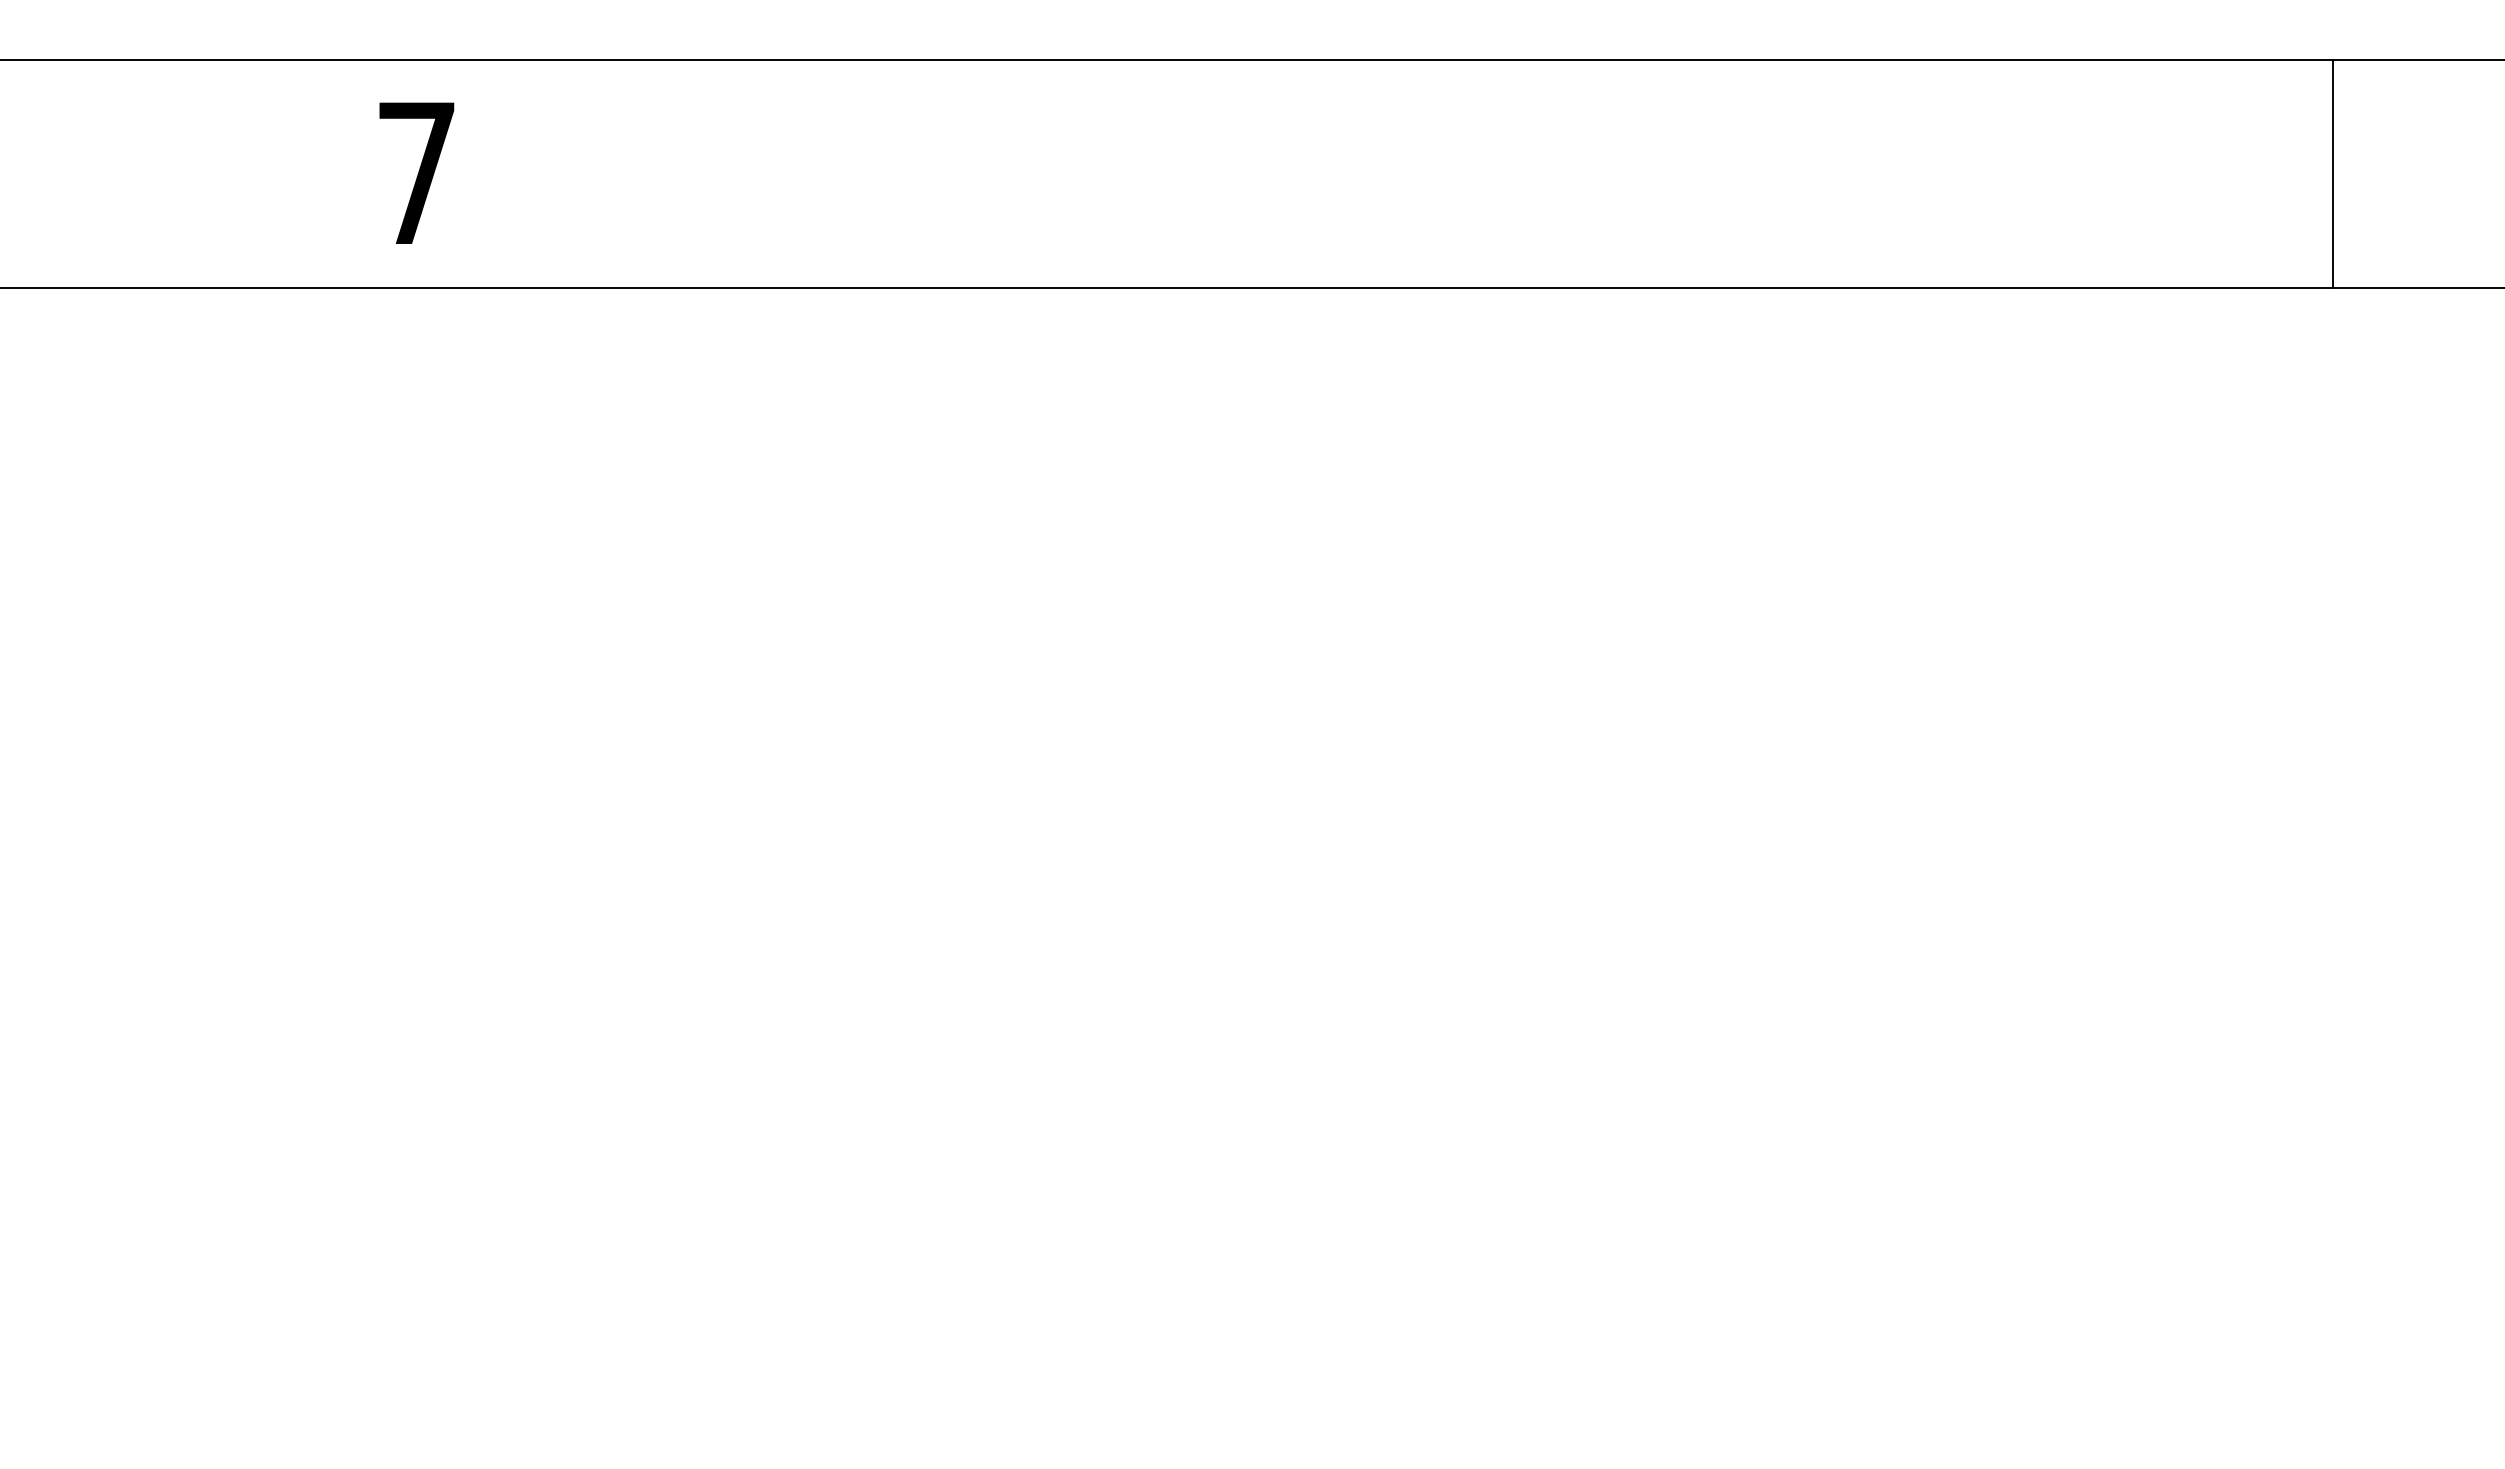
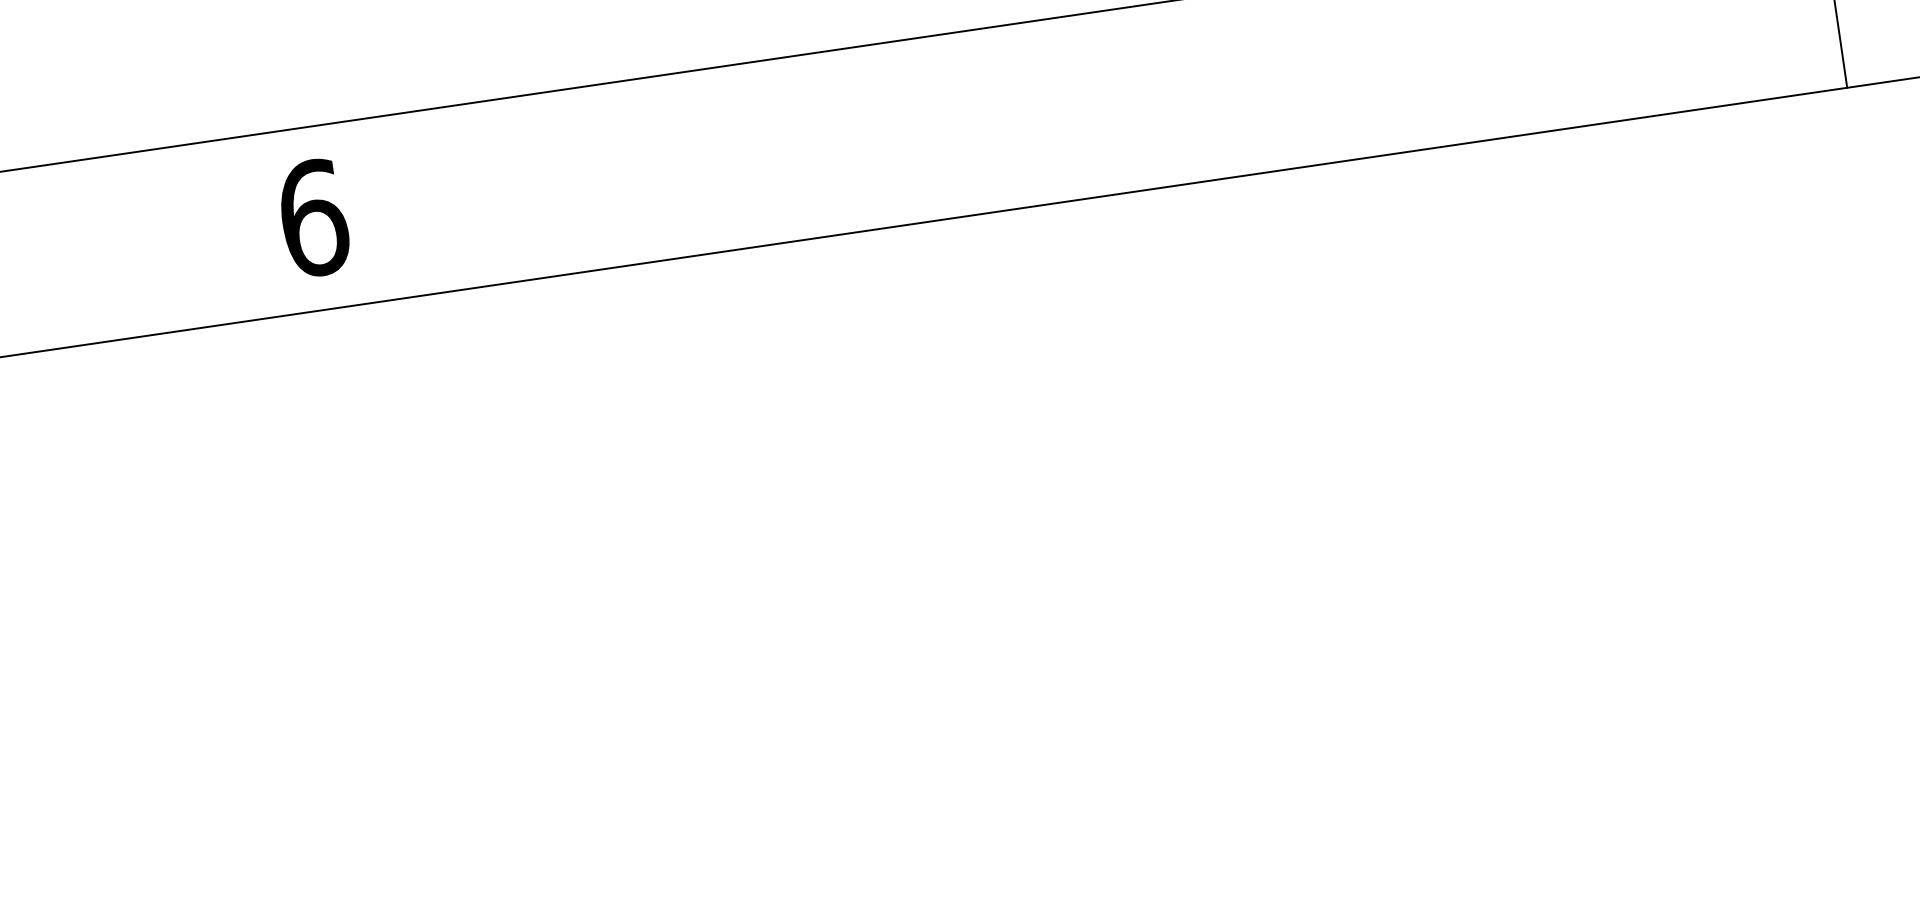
text: (417, 173) -> (314, 218), 7 -> 6

